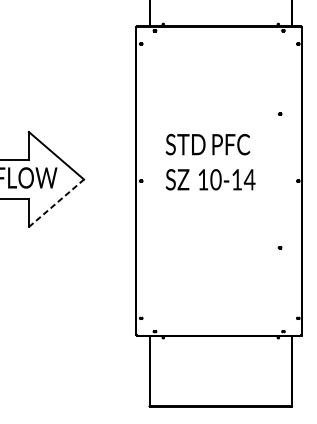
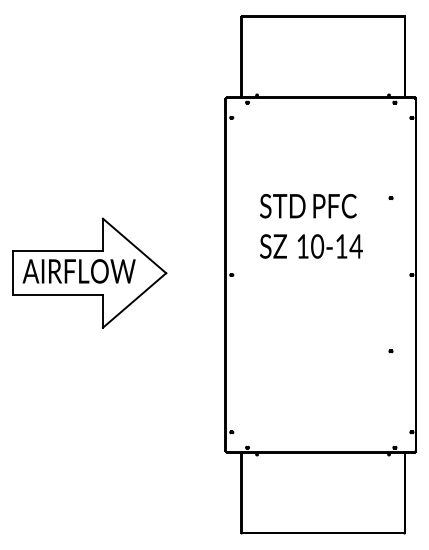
text: (210, 162) -> (311, 226), moved
line: (56, 203) -> (134, 300), dashed -> solid

